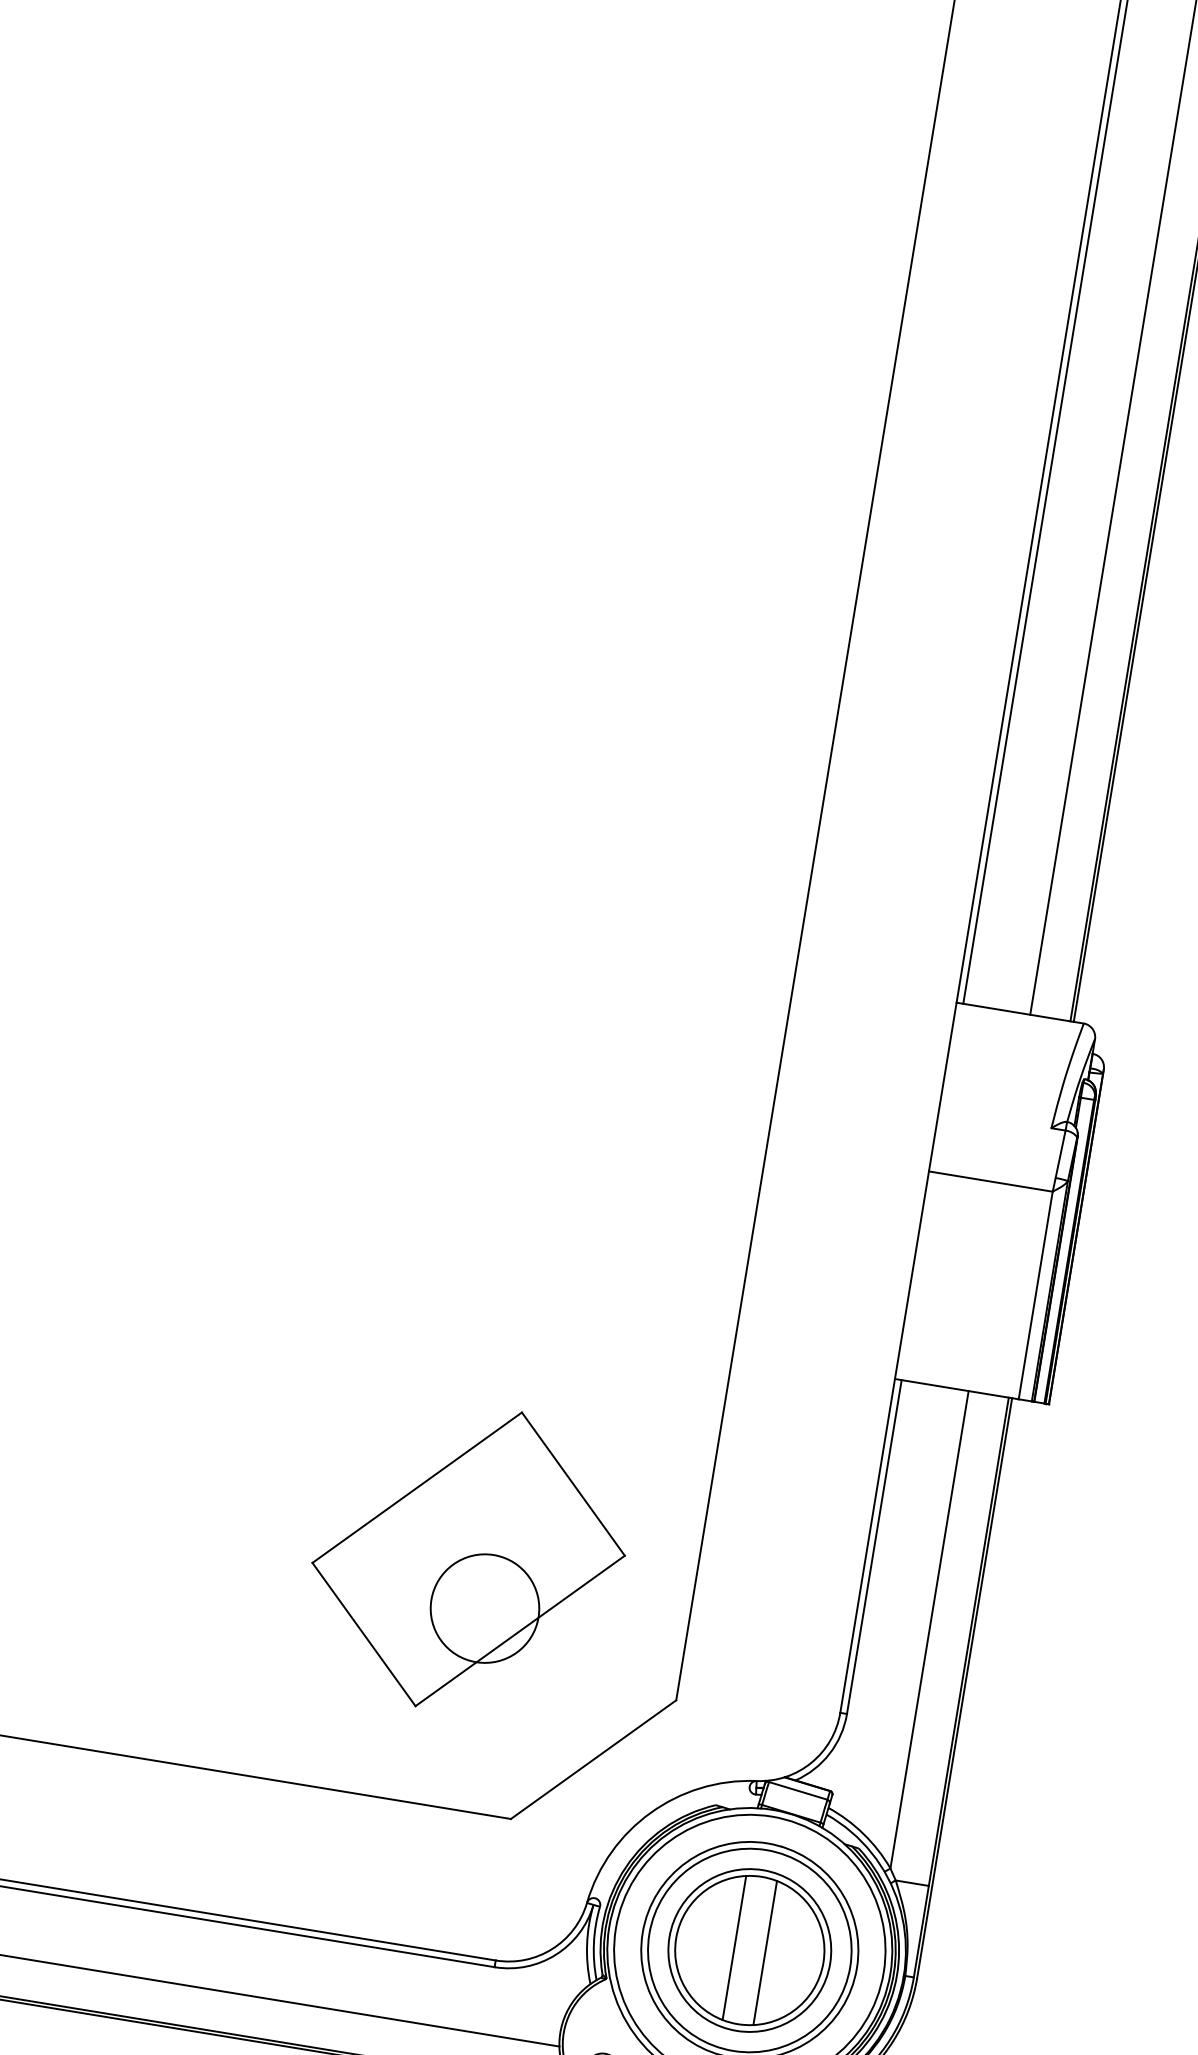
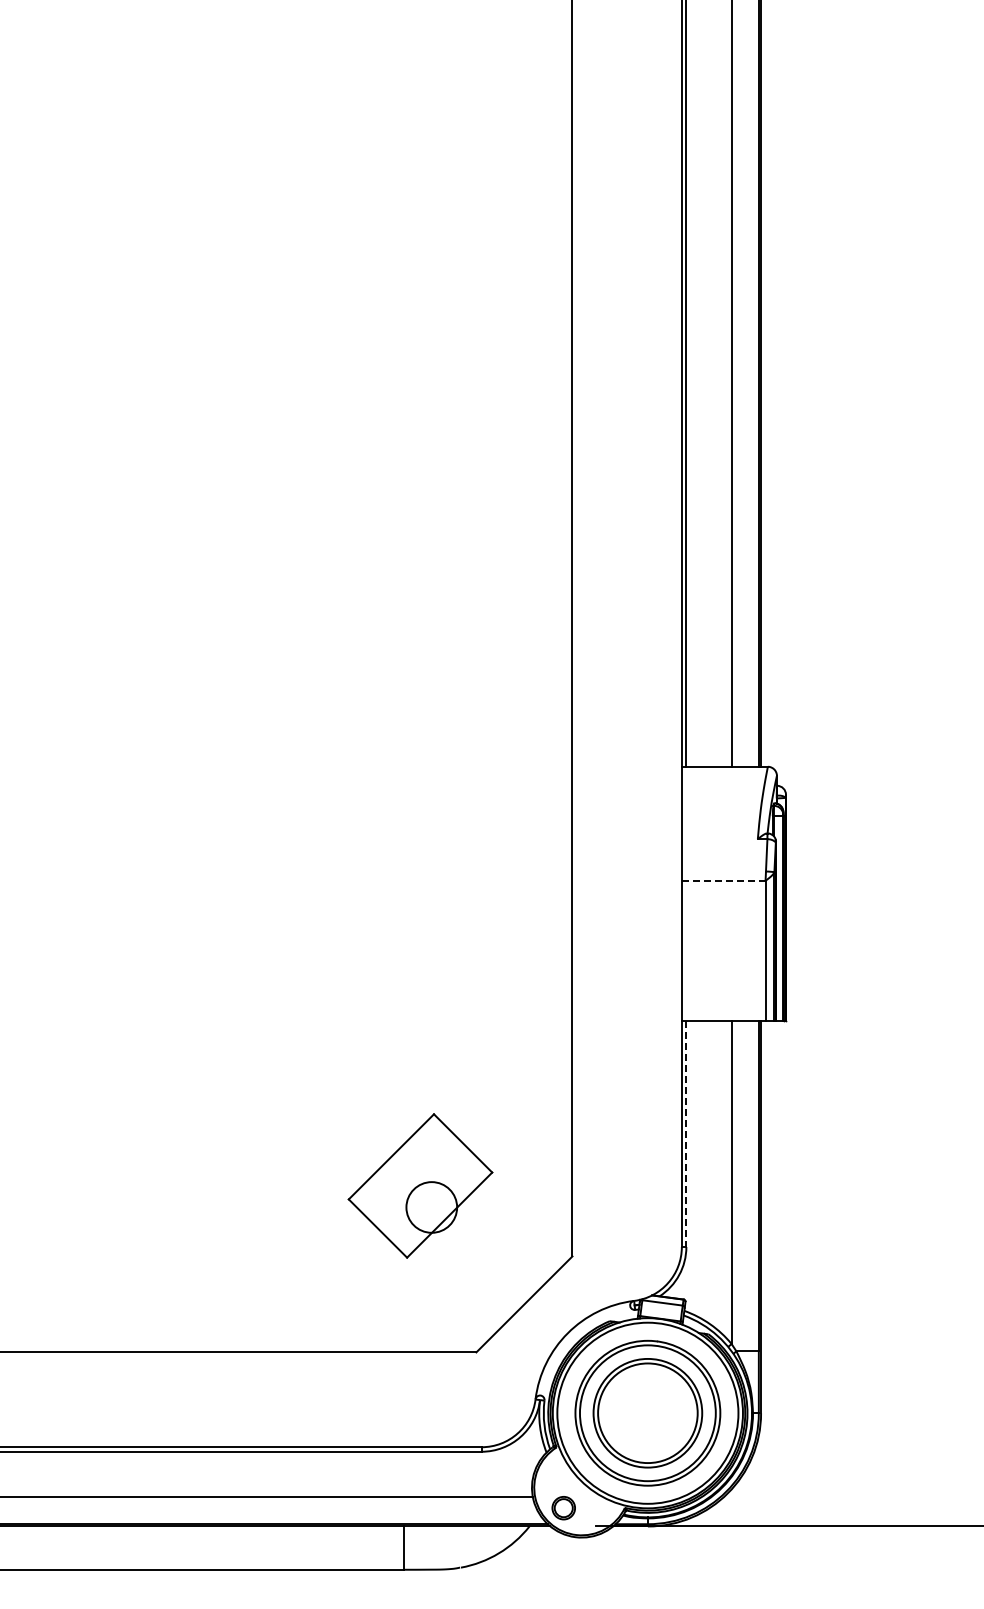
line: (990, 1180) -> (723, 880), solid -> dashed
line: (874, 1547) -> (686, 1134), solid -> dashed
part: (468, 1558) -> (420, 1185), size x0.7
line: (734, 1946) -> (637, 1412), removed
line: (765, 1951) -> (658, 1412), removed

